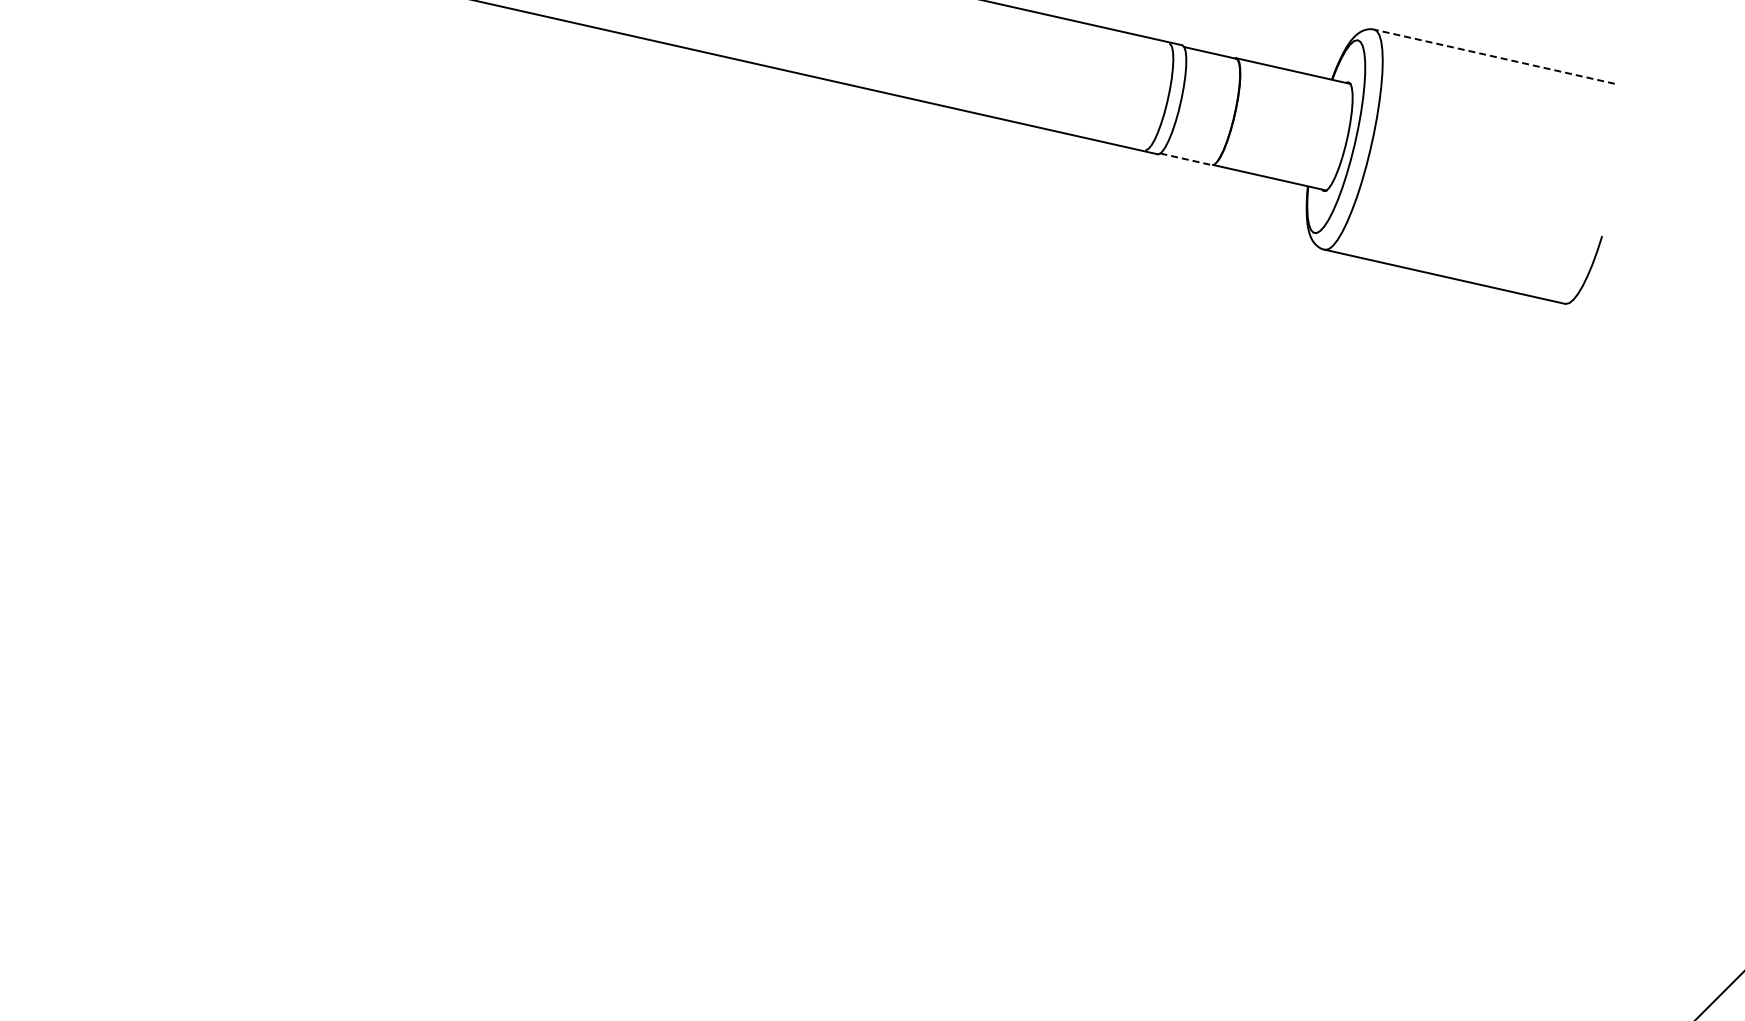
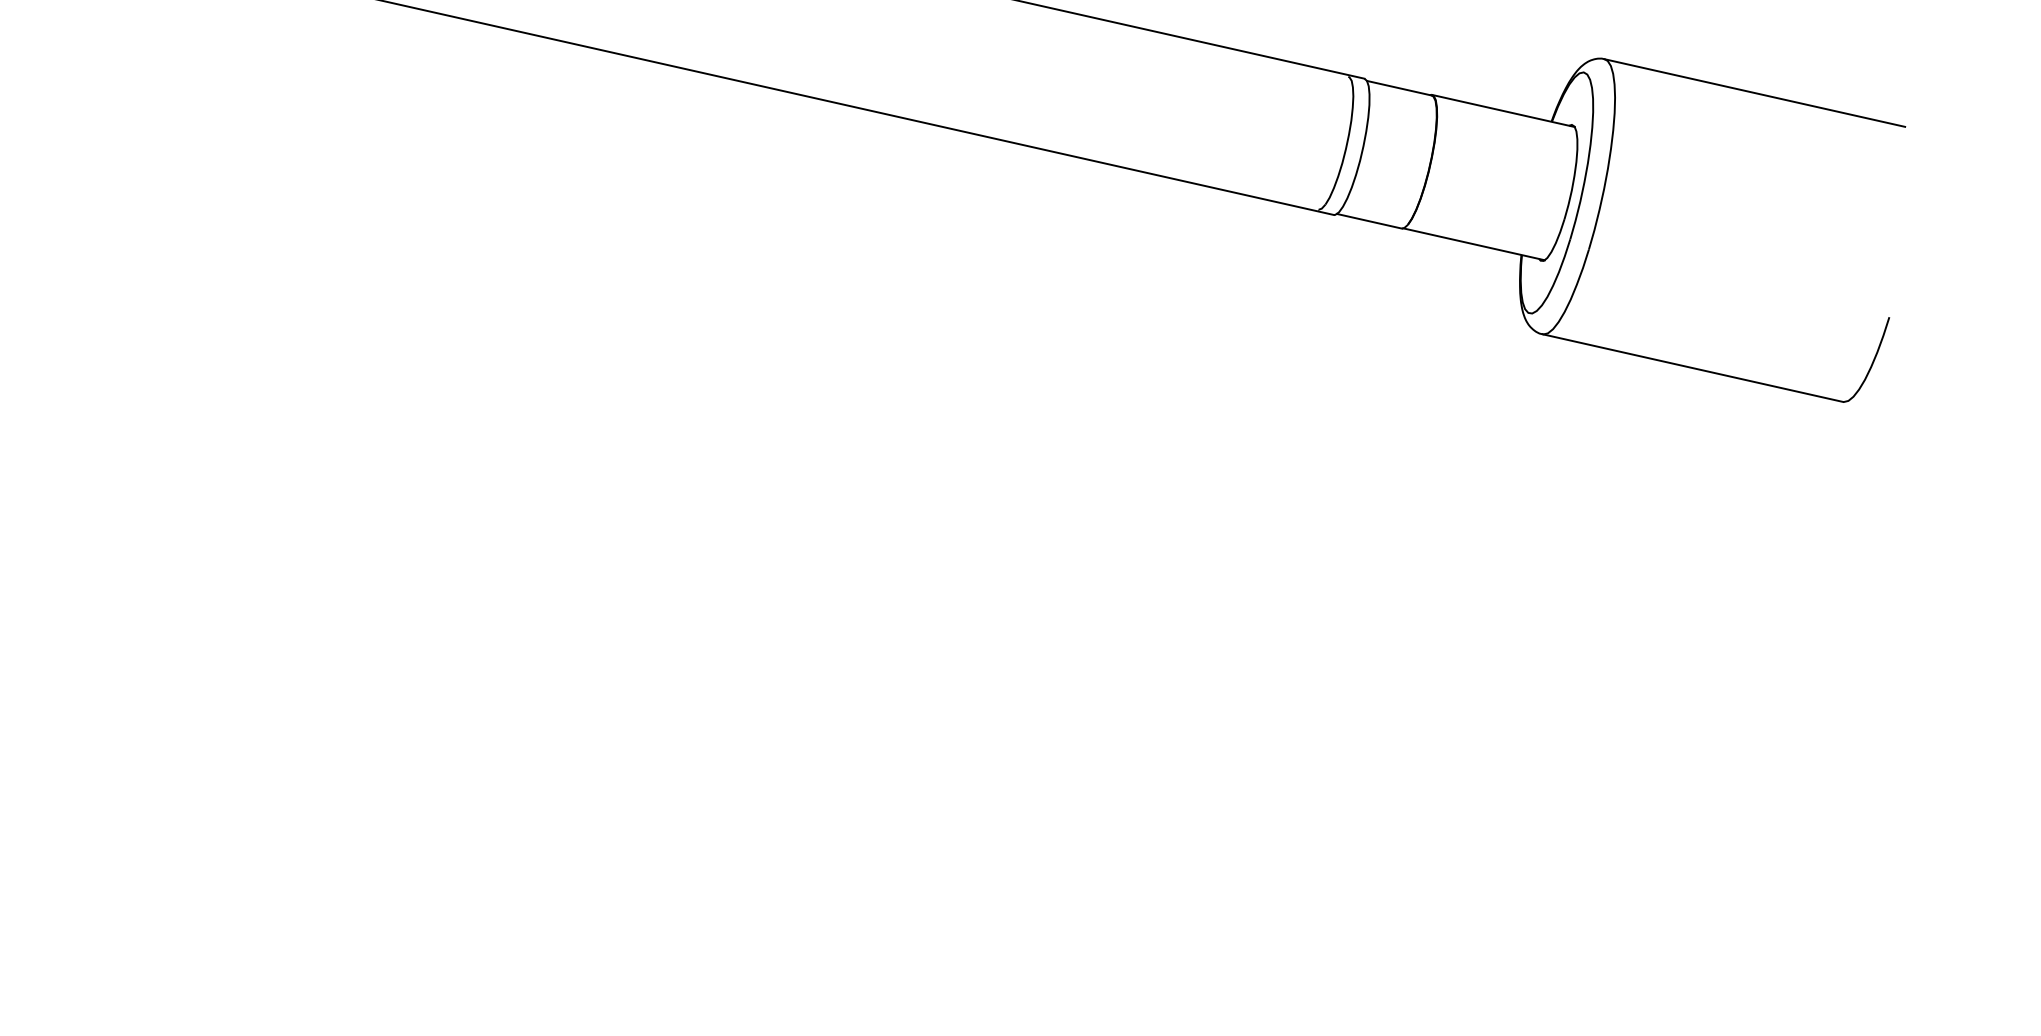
line: (1494, 56) -> (1754, 92), dashed -> solid
line: (1186, 159) -> (1369, 221), dashed -> solid

